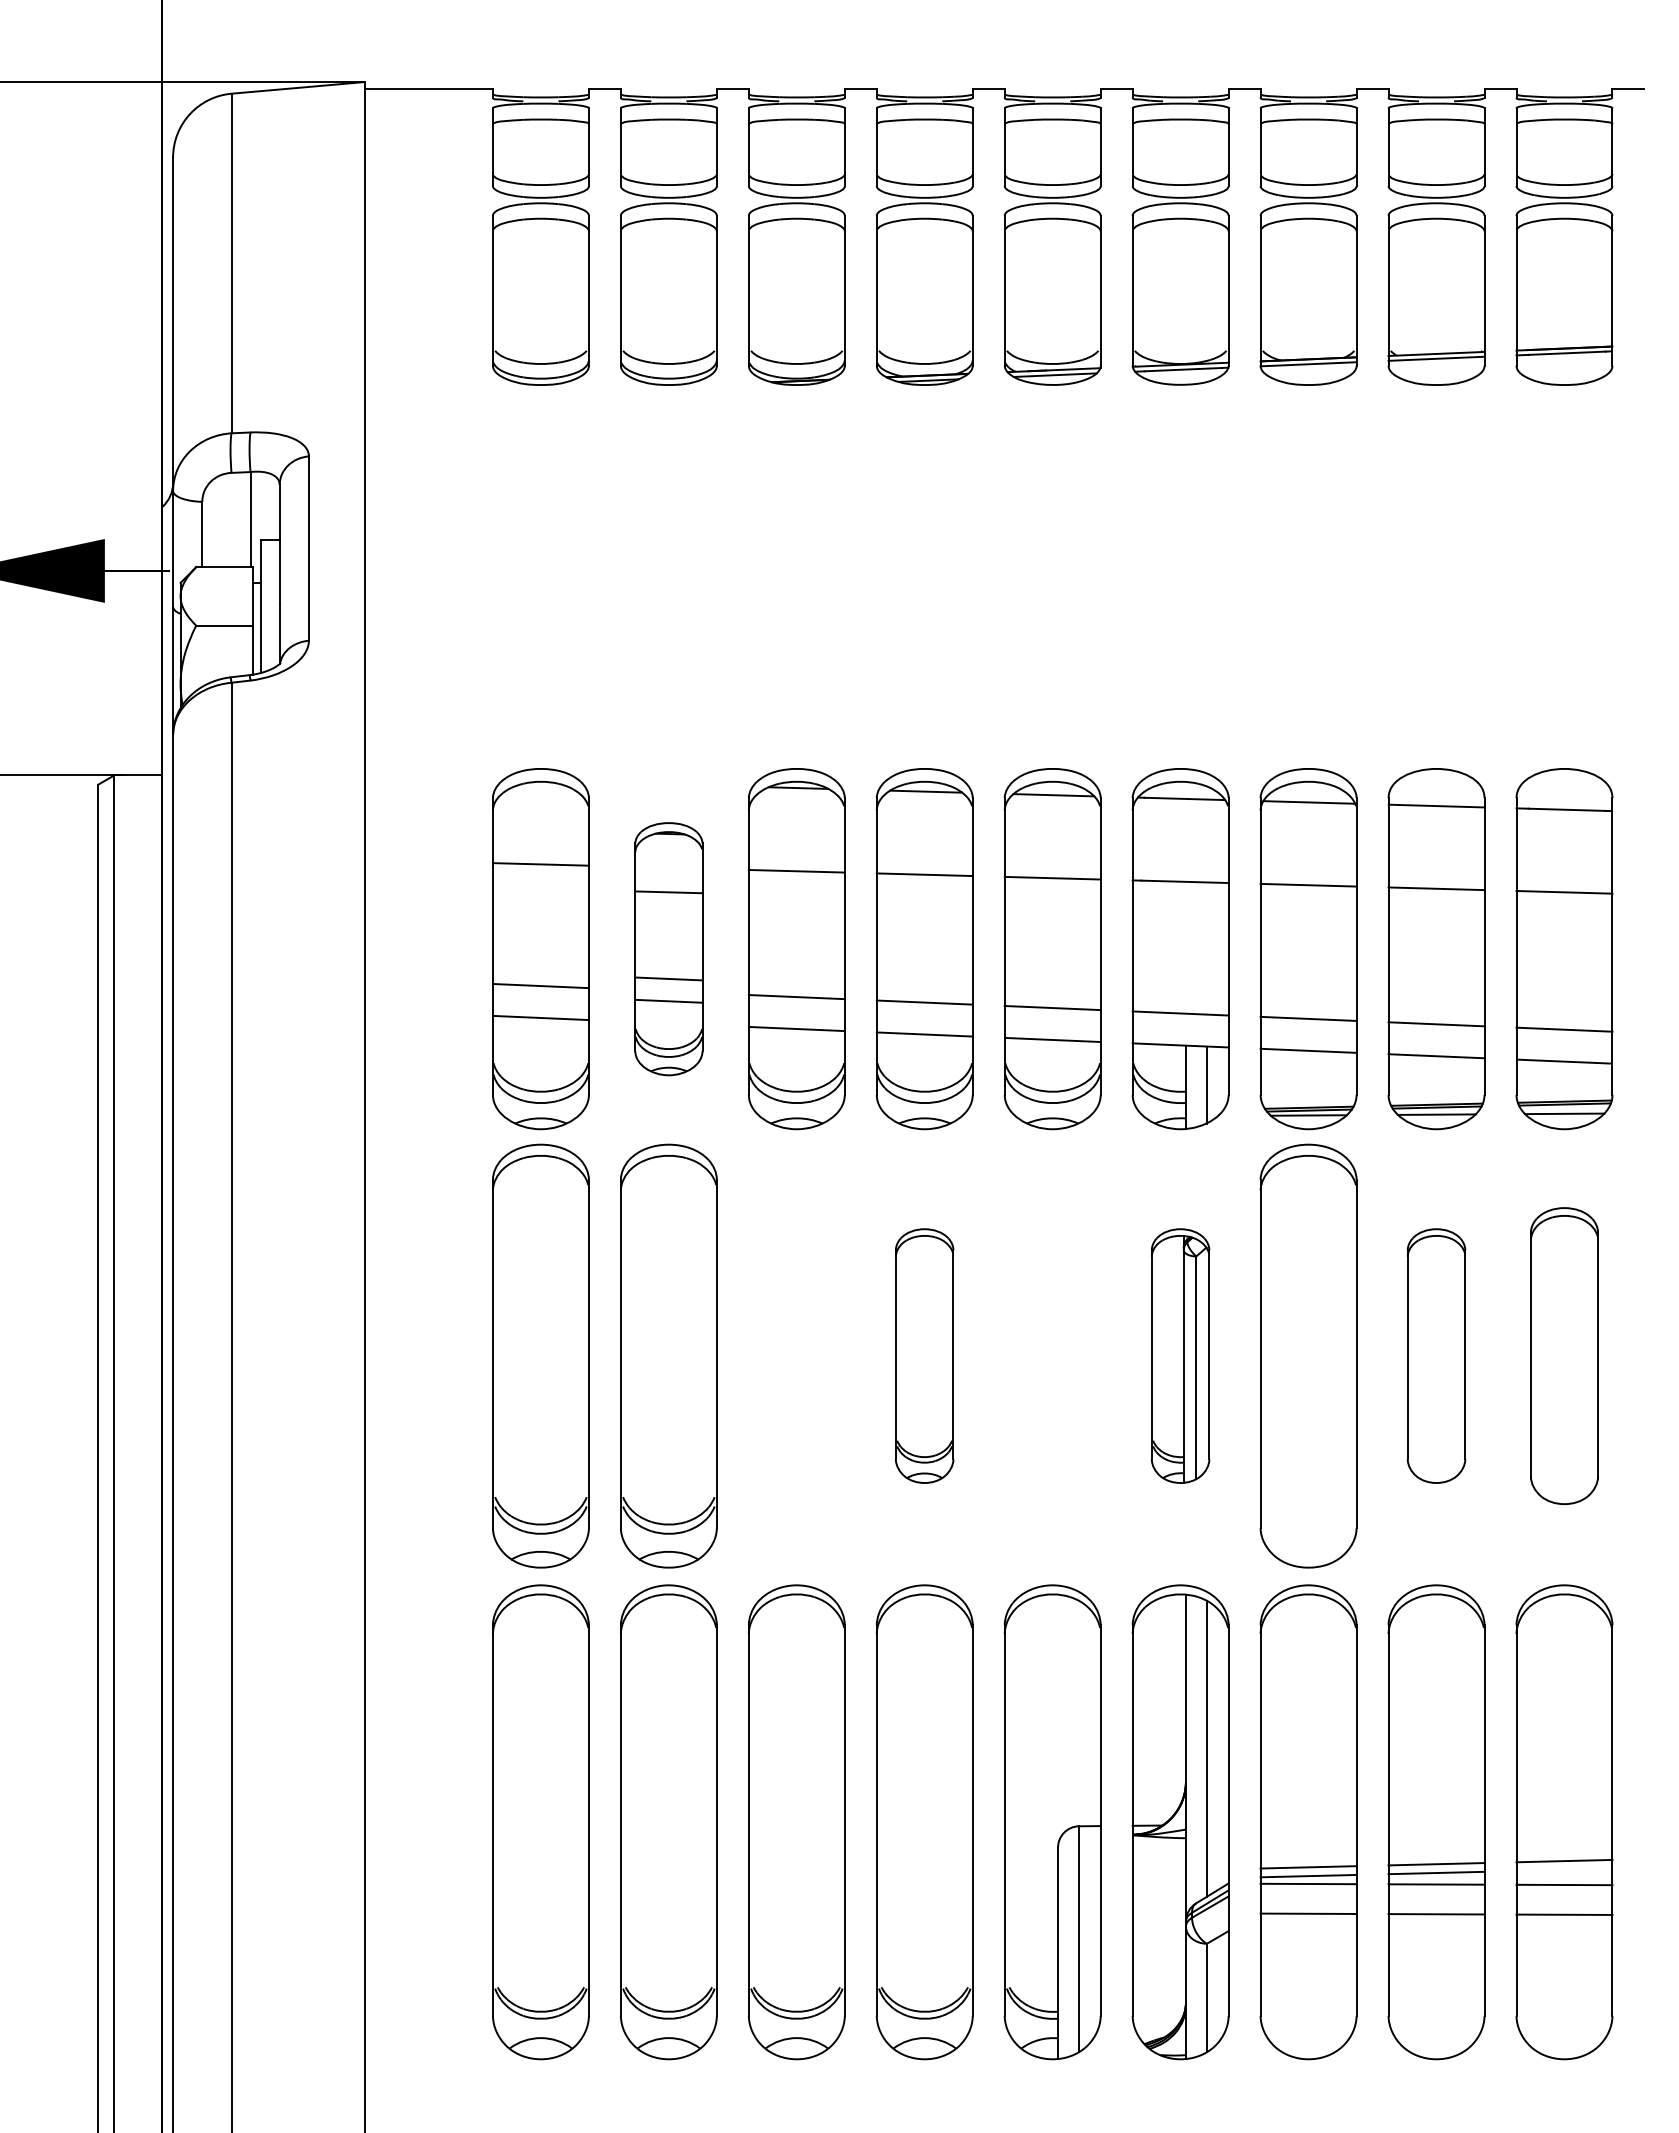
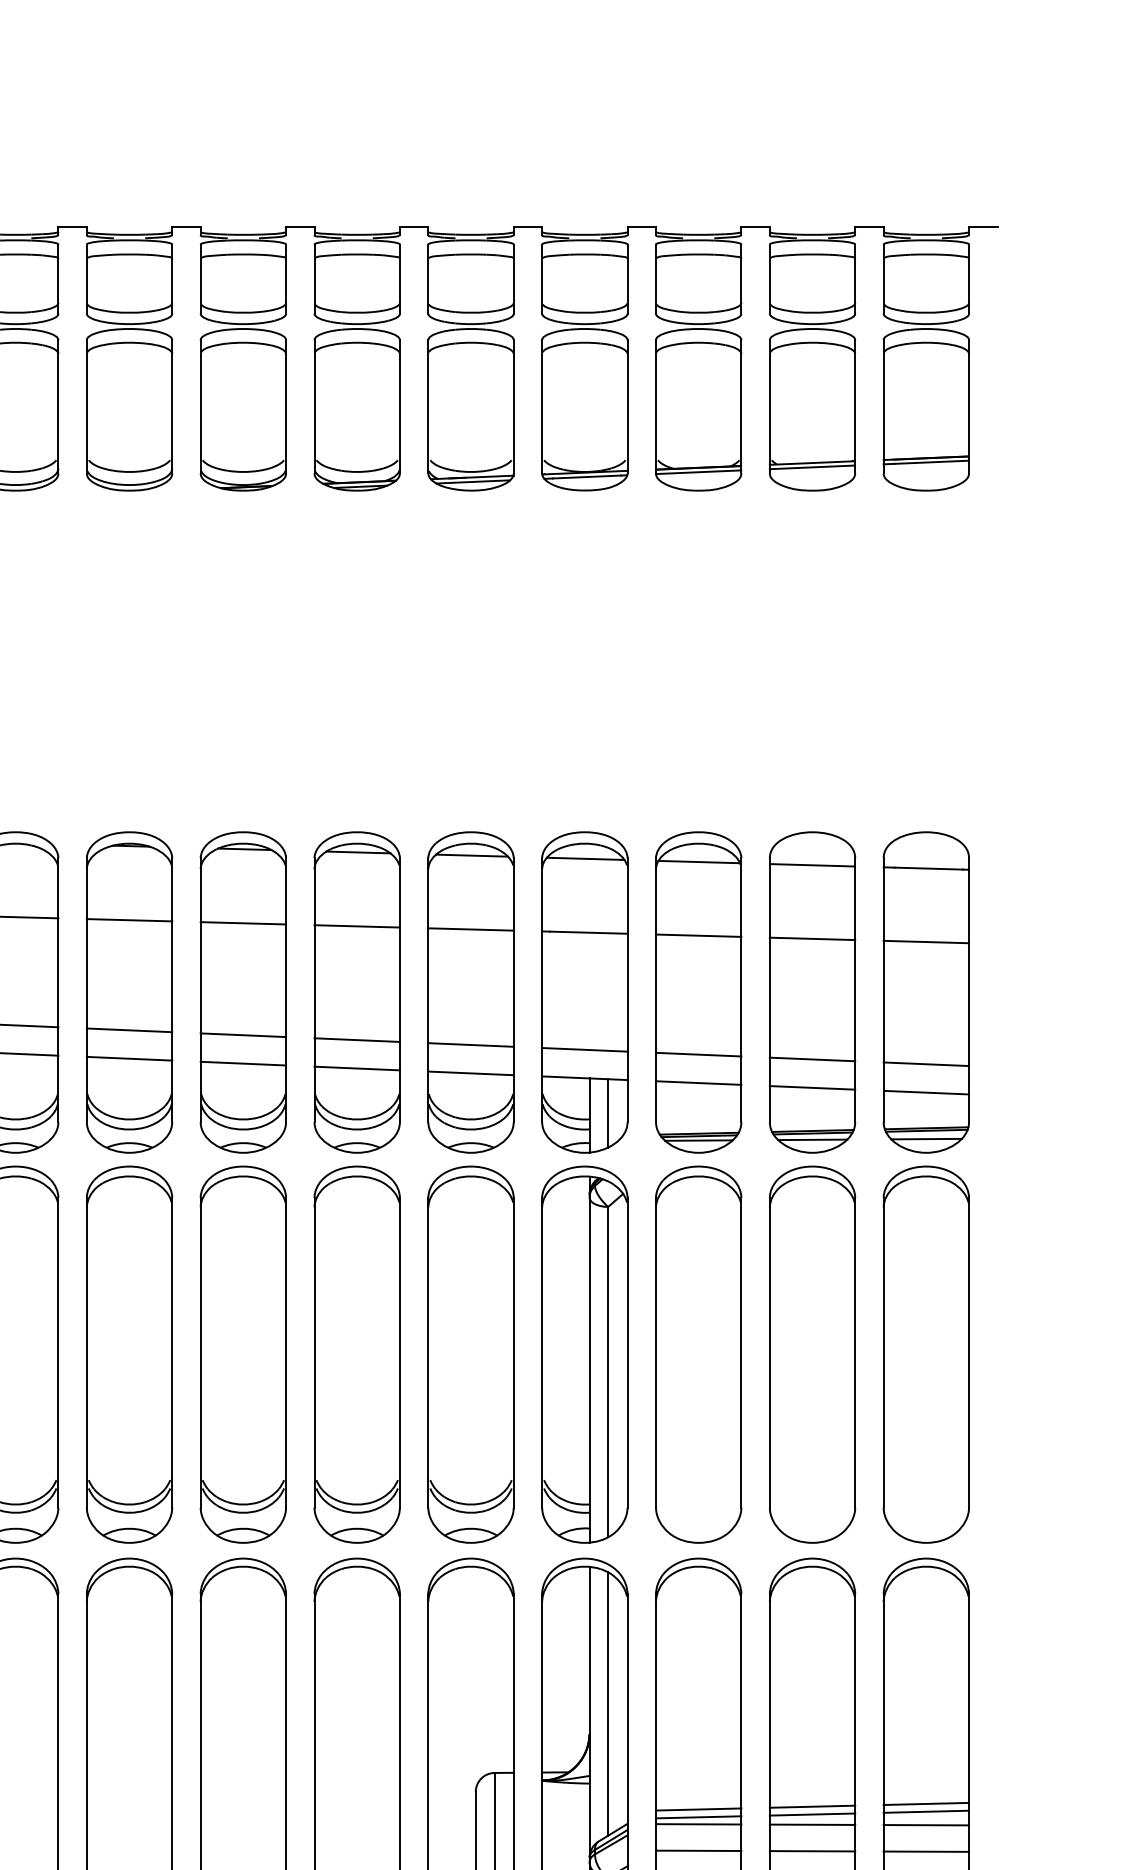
part: (668, 949) -> (129, 992), size x1.43
part: (796, 1355) -> (243, 1354), added
part: (924, 1355) -> (356, 1354), size x1.67
part: (1052, 1355) -> (470, 1354), added
part: (1180, 1355) -> (584, 1354), size x1.67
part: (1436, 1355) -> (812, 1354), size x1.67
part: (1564, 1355) -> (926, 1354), size x1.43
line: (1564, 1869) -> (926, 1811), added

